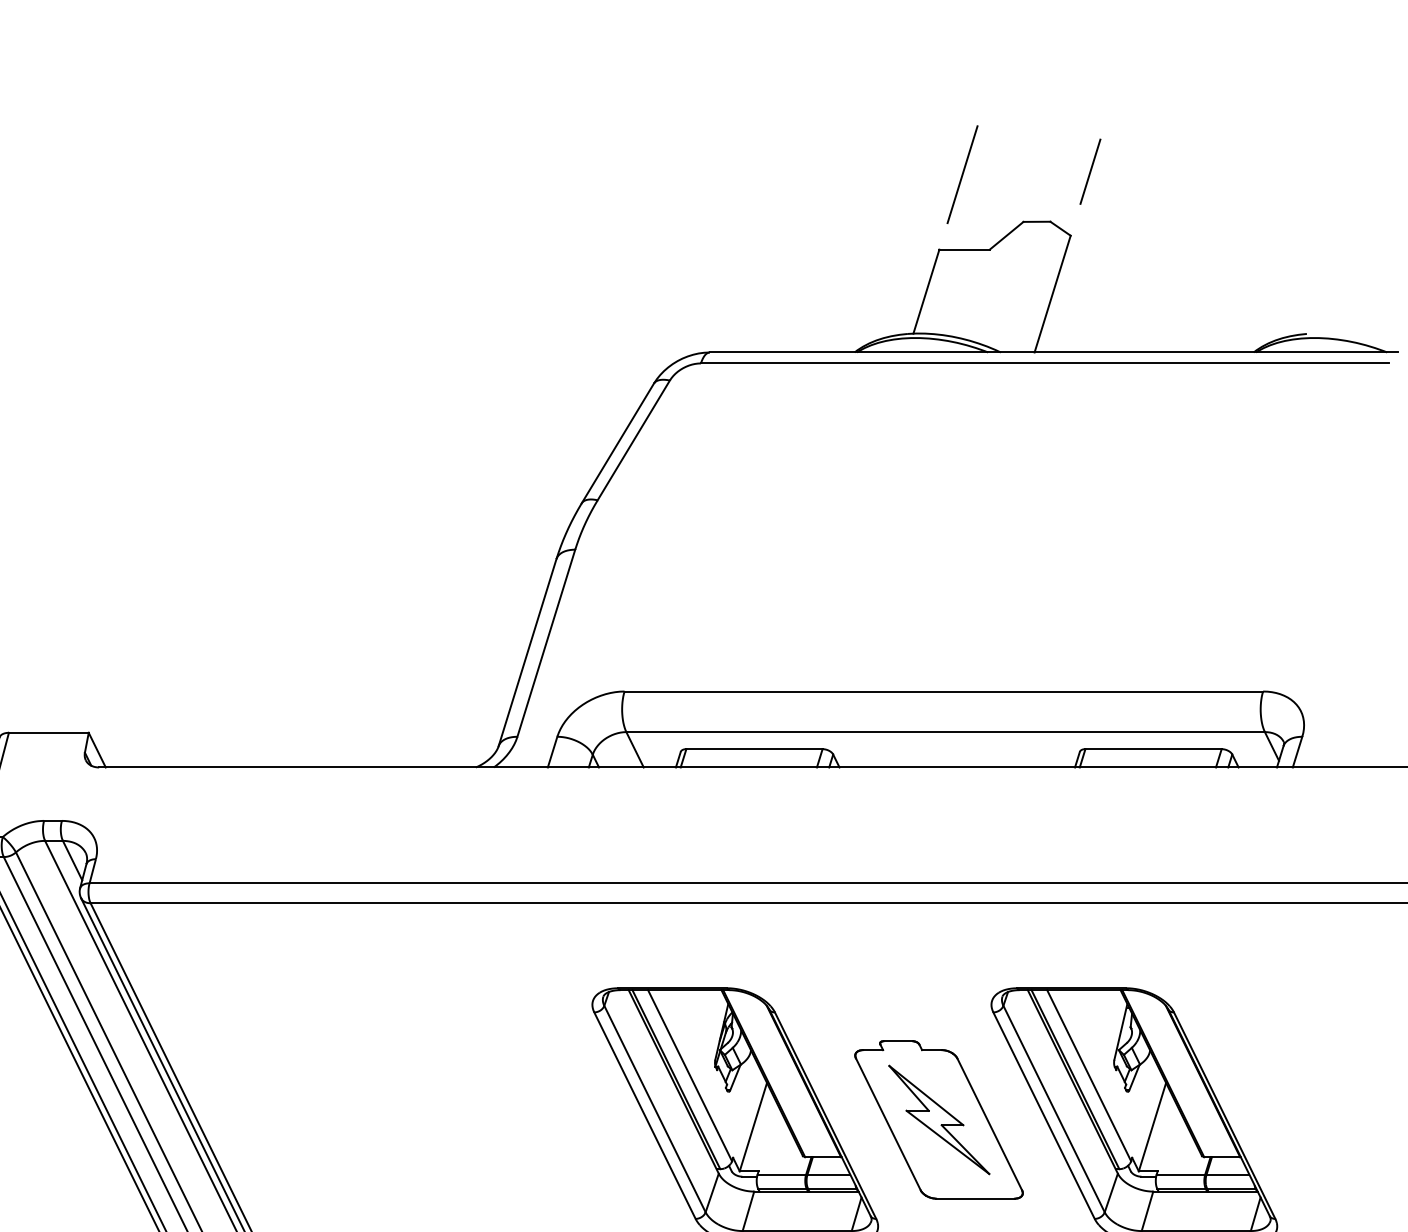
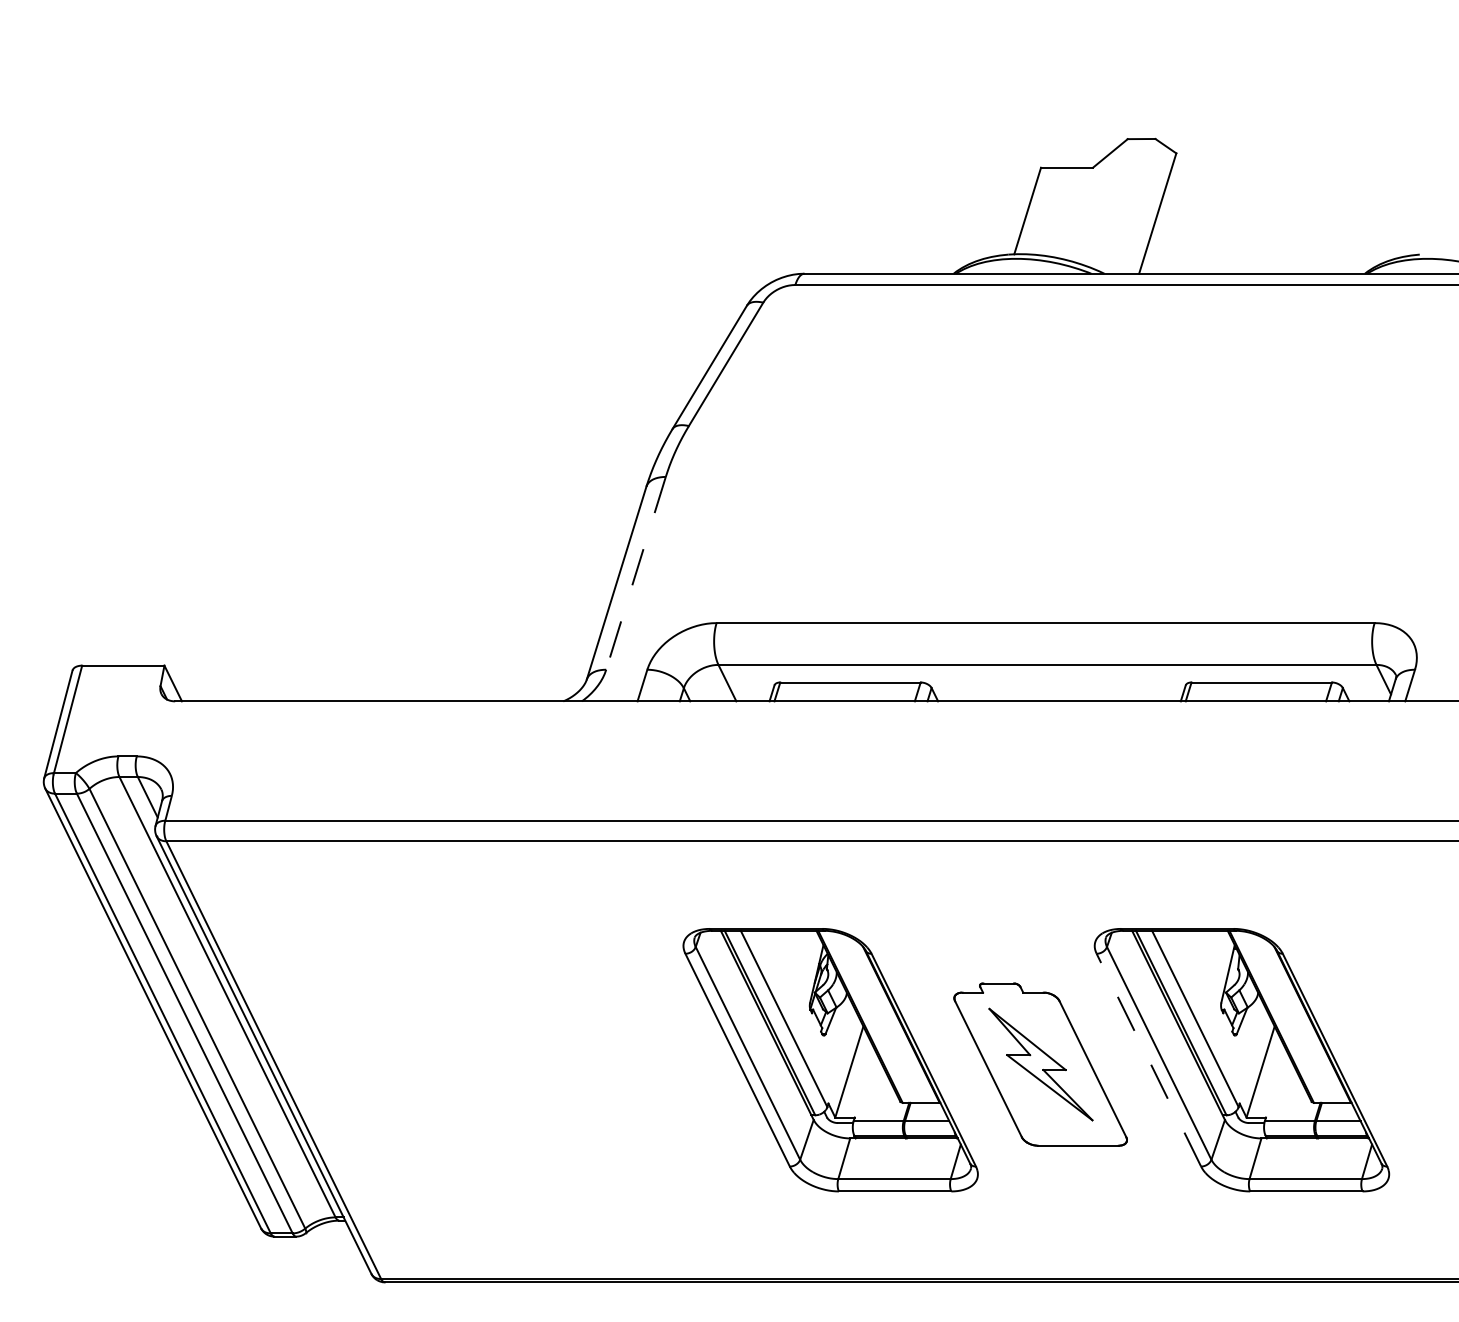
line: (1090, 171) -> (1196, 87), removed
line: (962, 174) -> (1064, 90), removed
line: (546, 643) -> (636, 573), solid -> dashed
line: (1043, 1115) -> (1148, 1060), solid -> dashed

